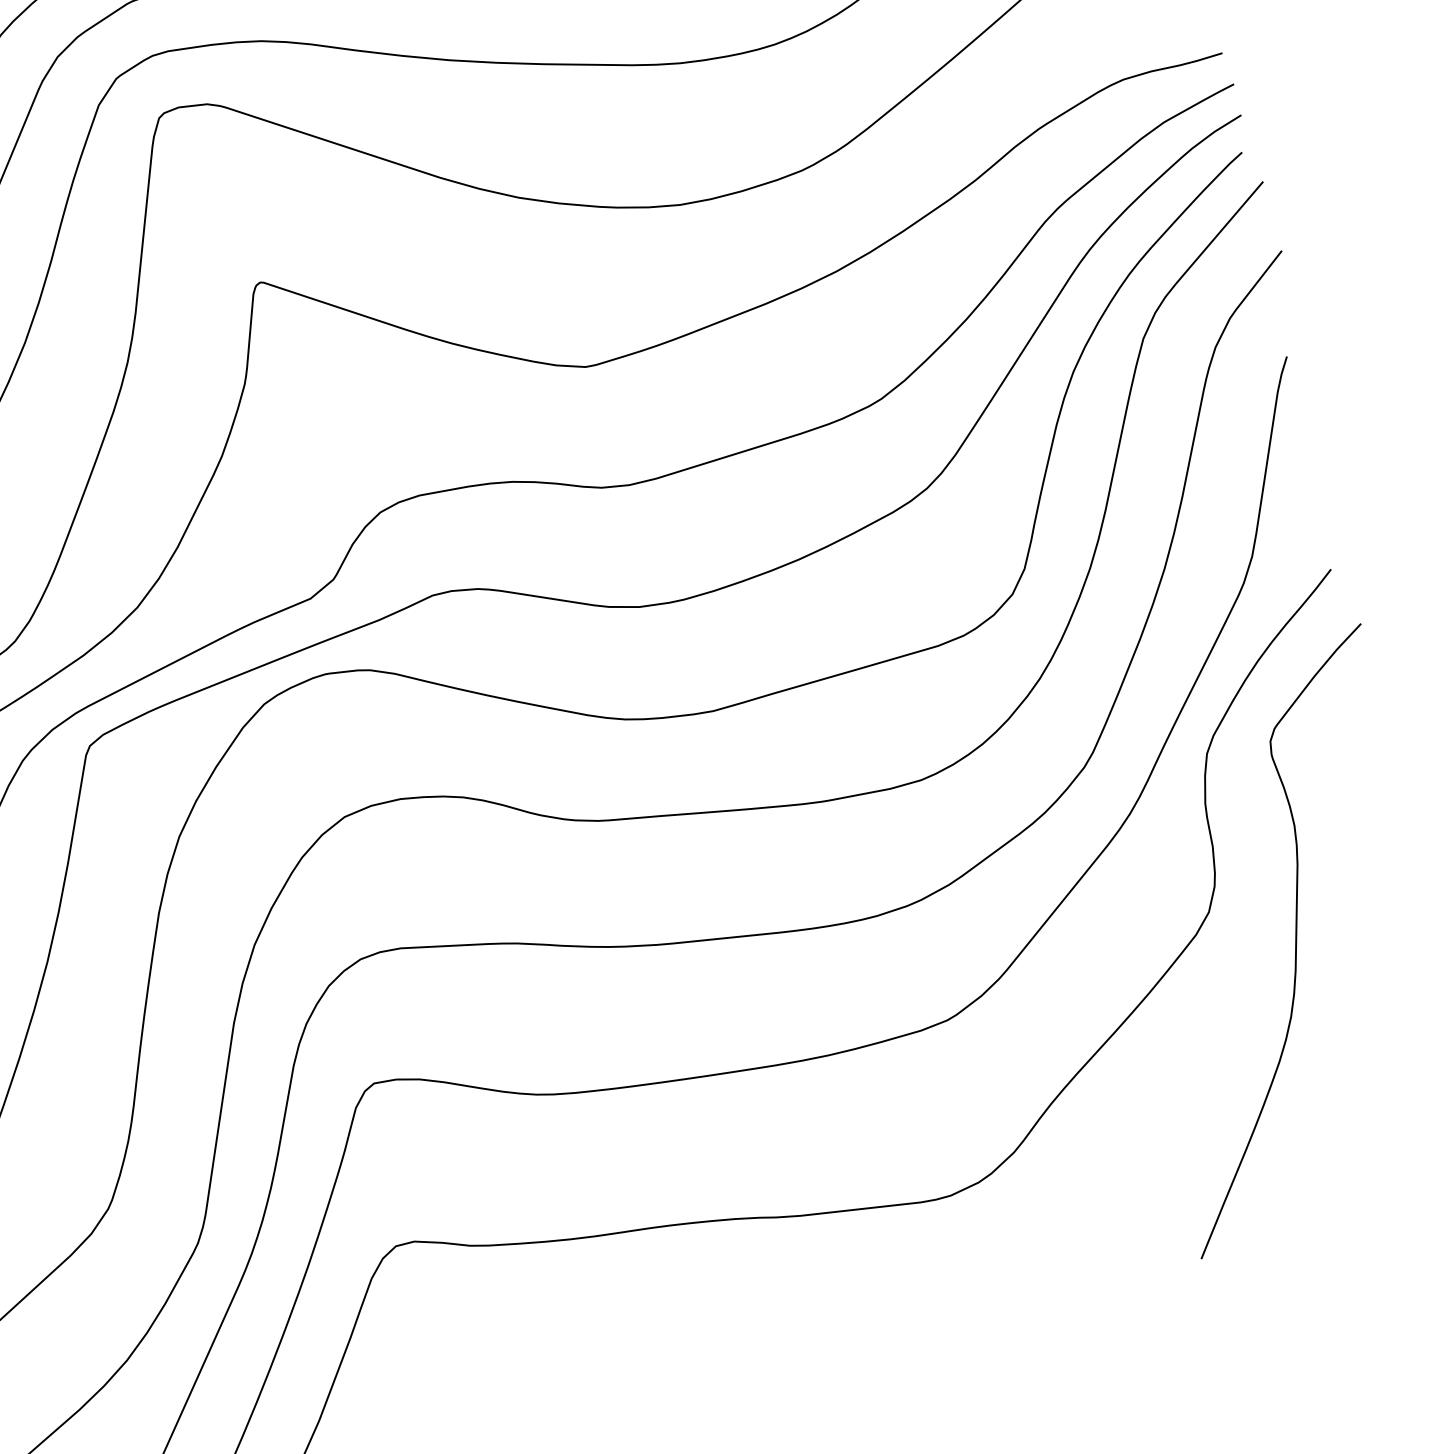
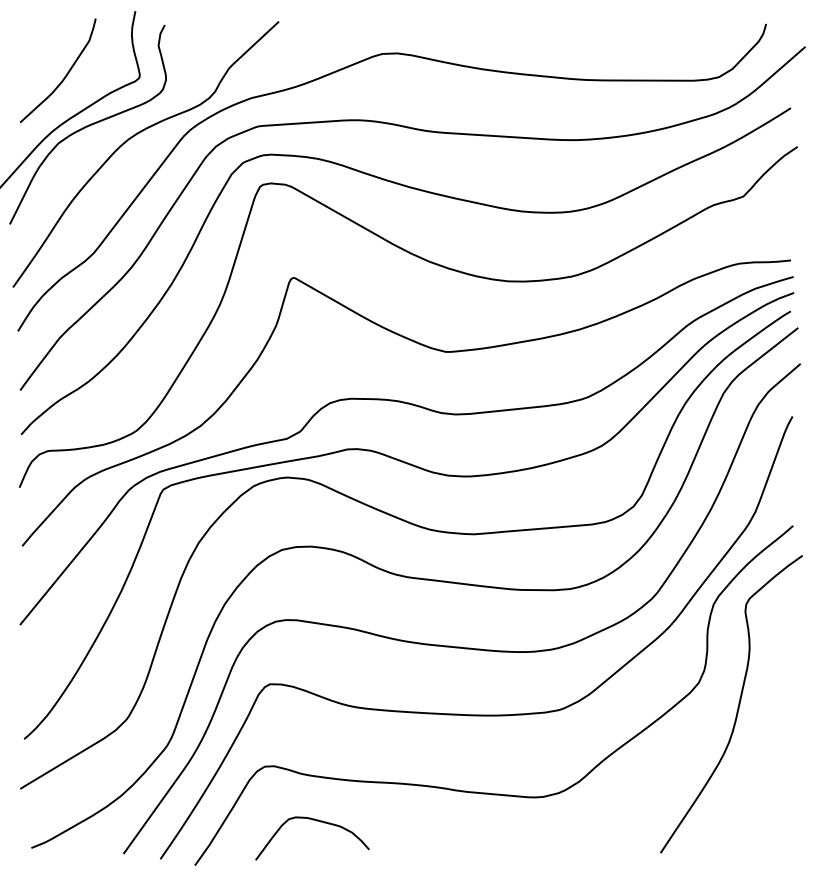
curve: (518, 1332) -> (316, 821), added

